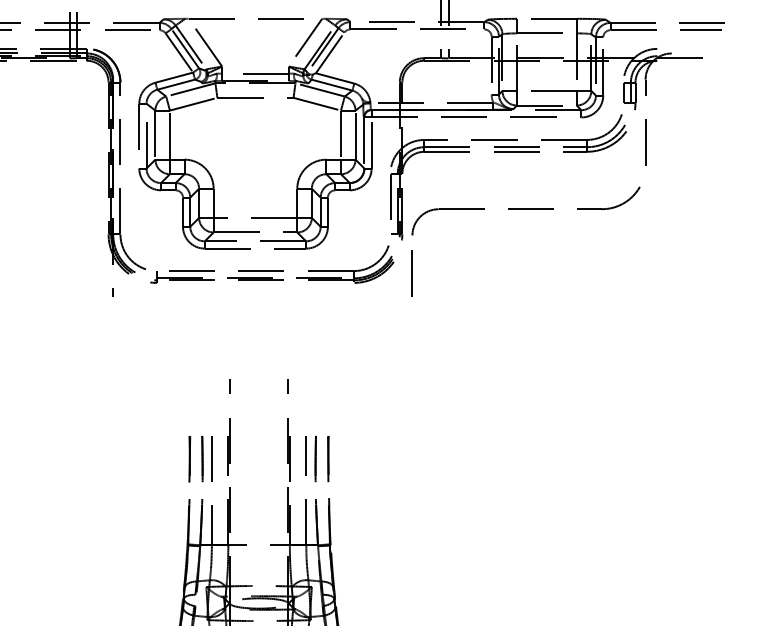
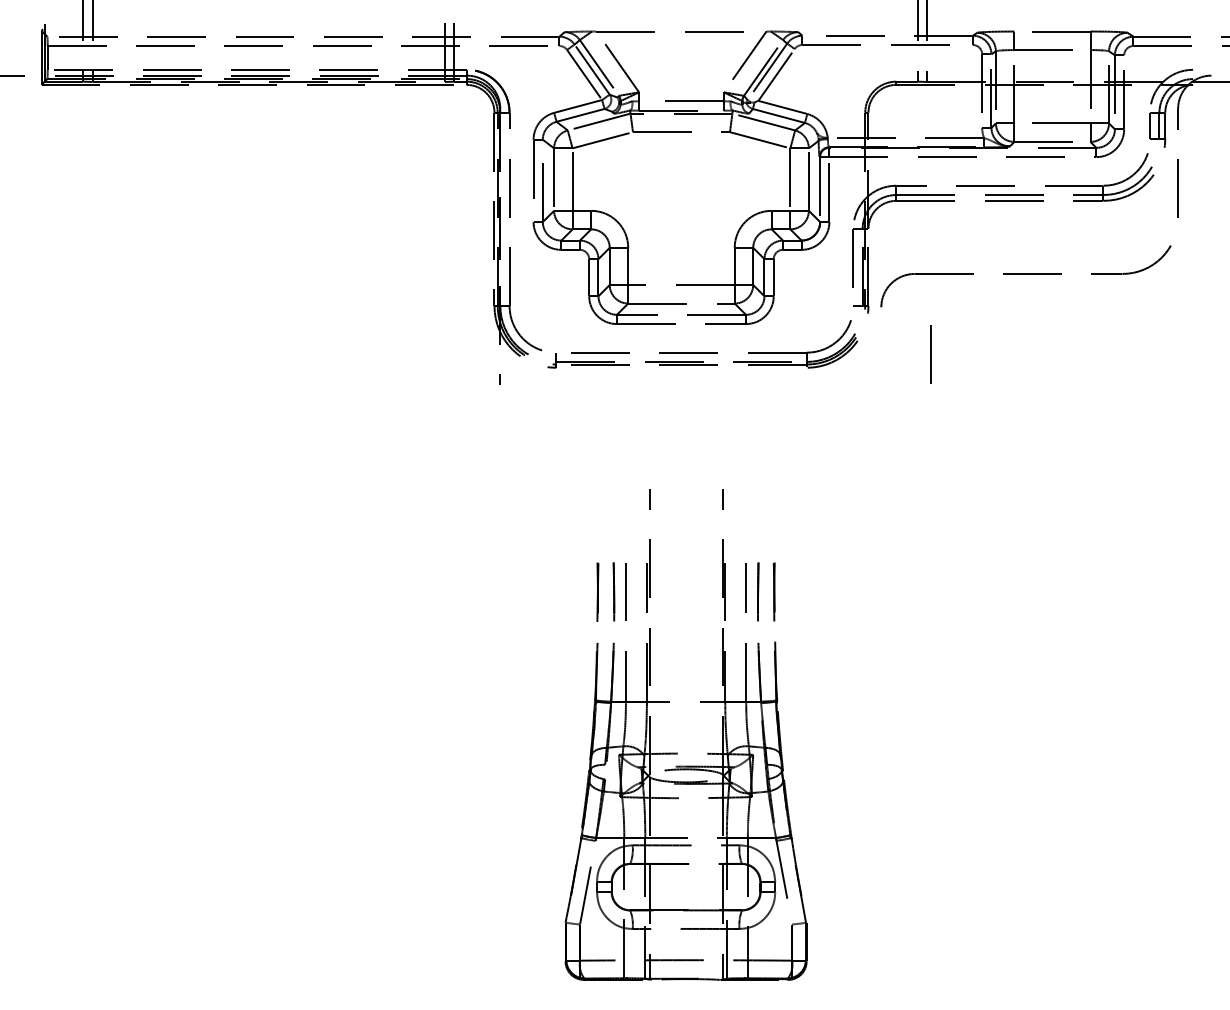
line: (411, 273) -> (930, 354), moved

